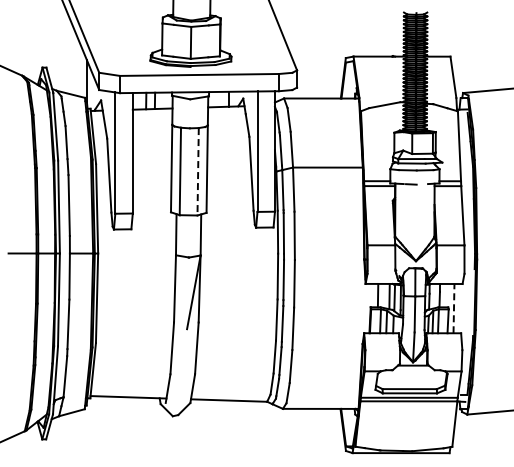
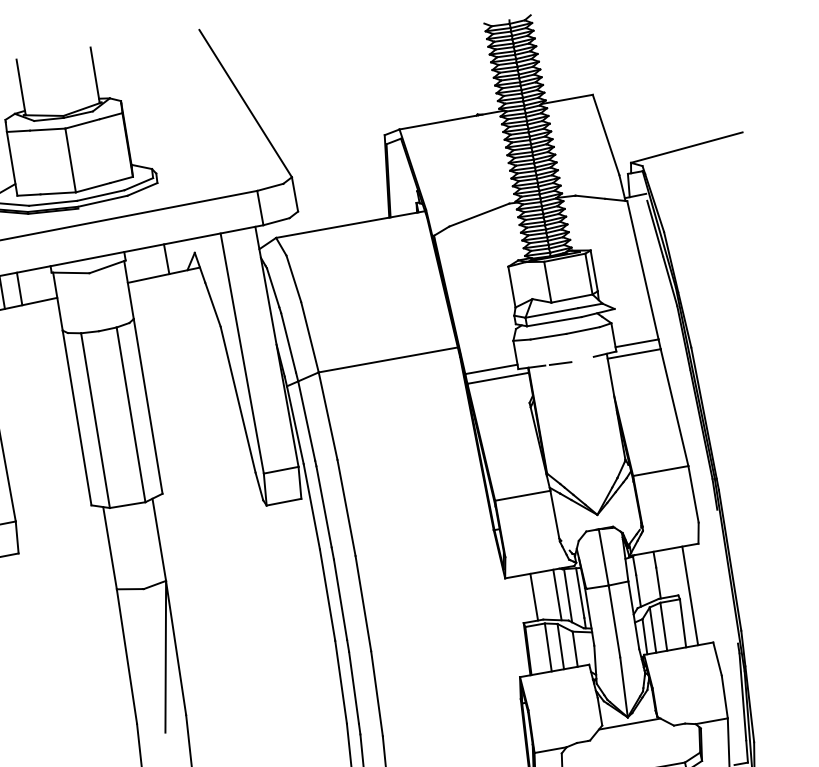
line: (198, 171) -> (131, 414), dashed -> solid
line: (453, 308) -> (689, 595), dashed -> solid

